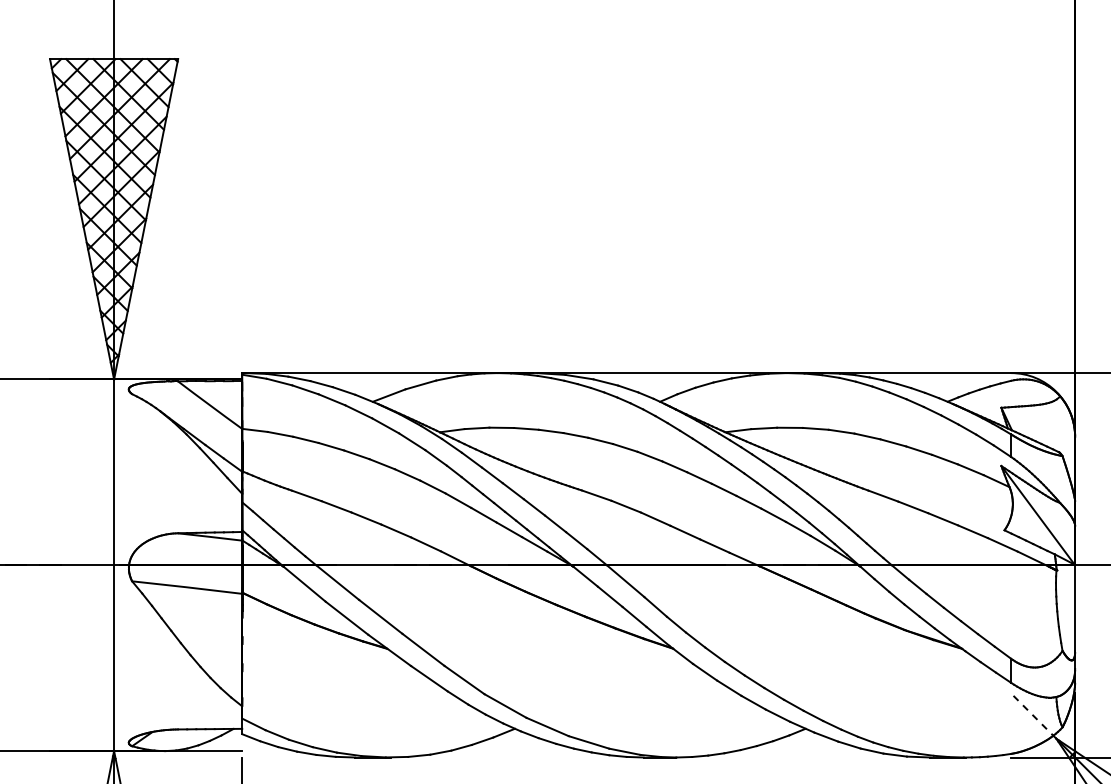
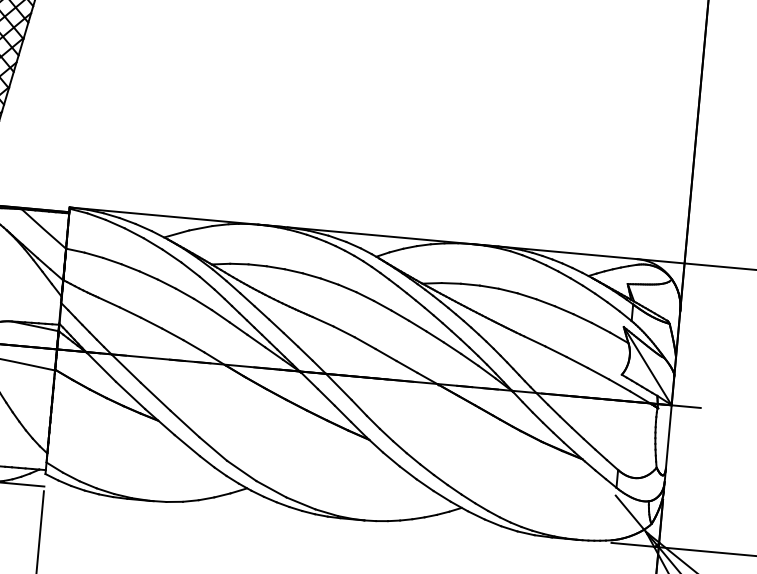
line: (1033, 715) -> (630, 513), dashed -> solid

